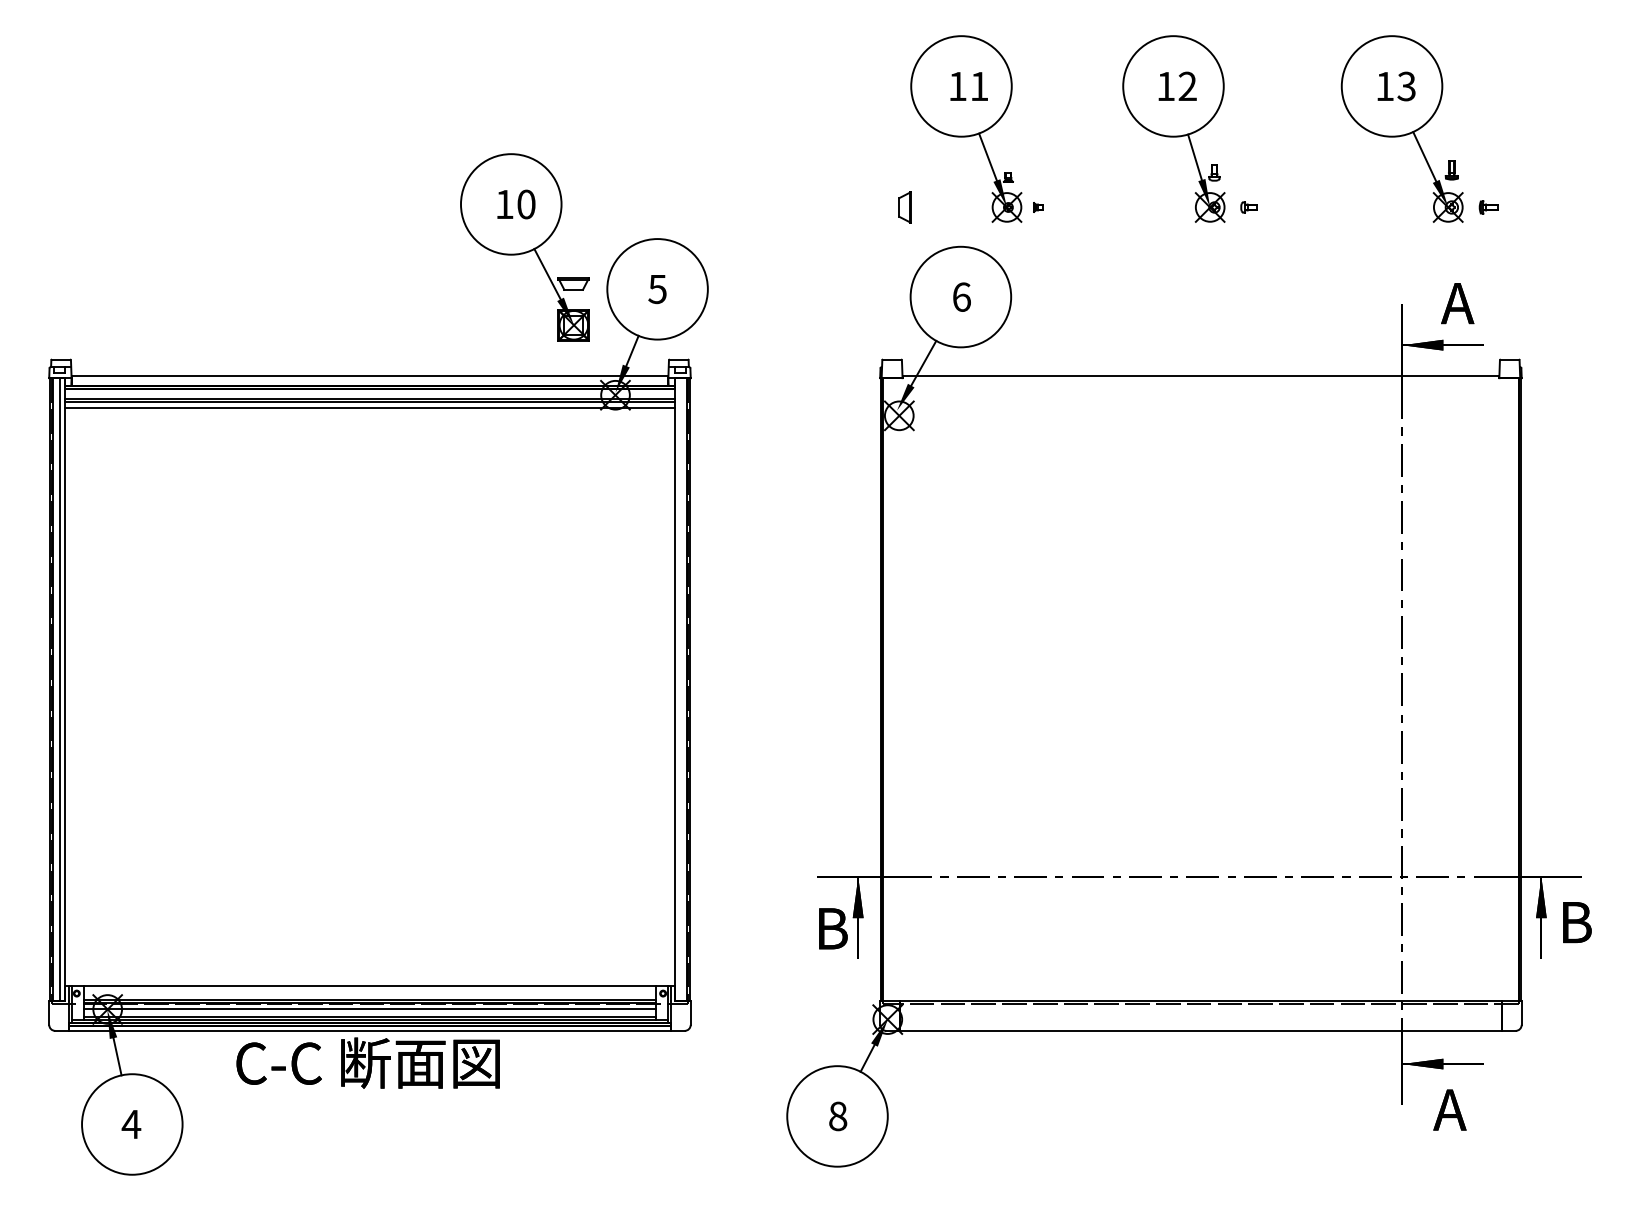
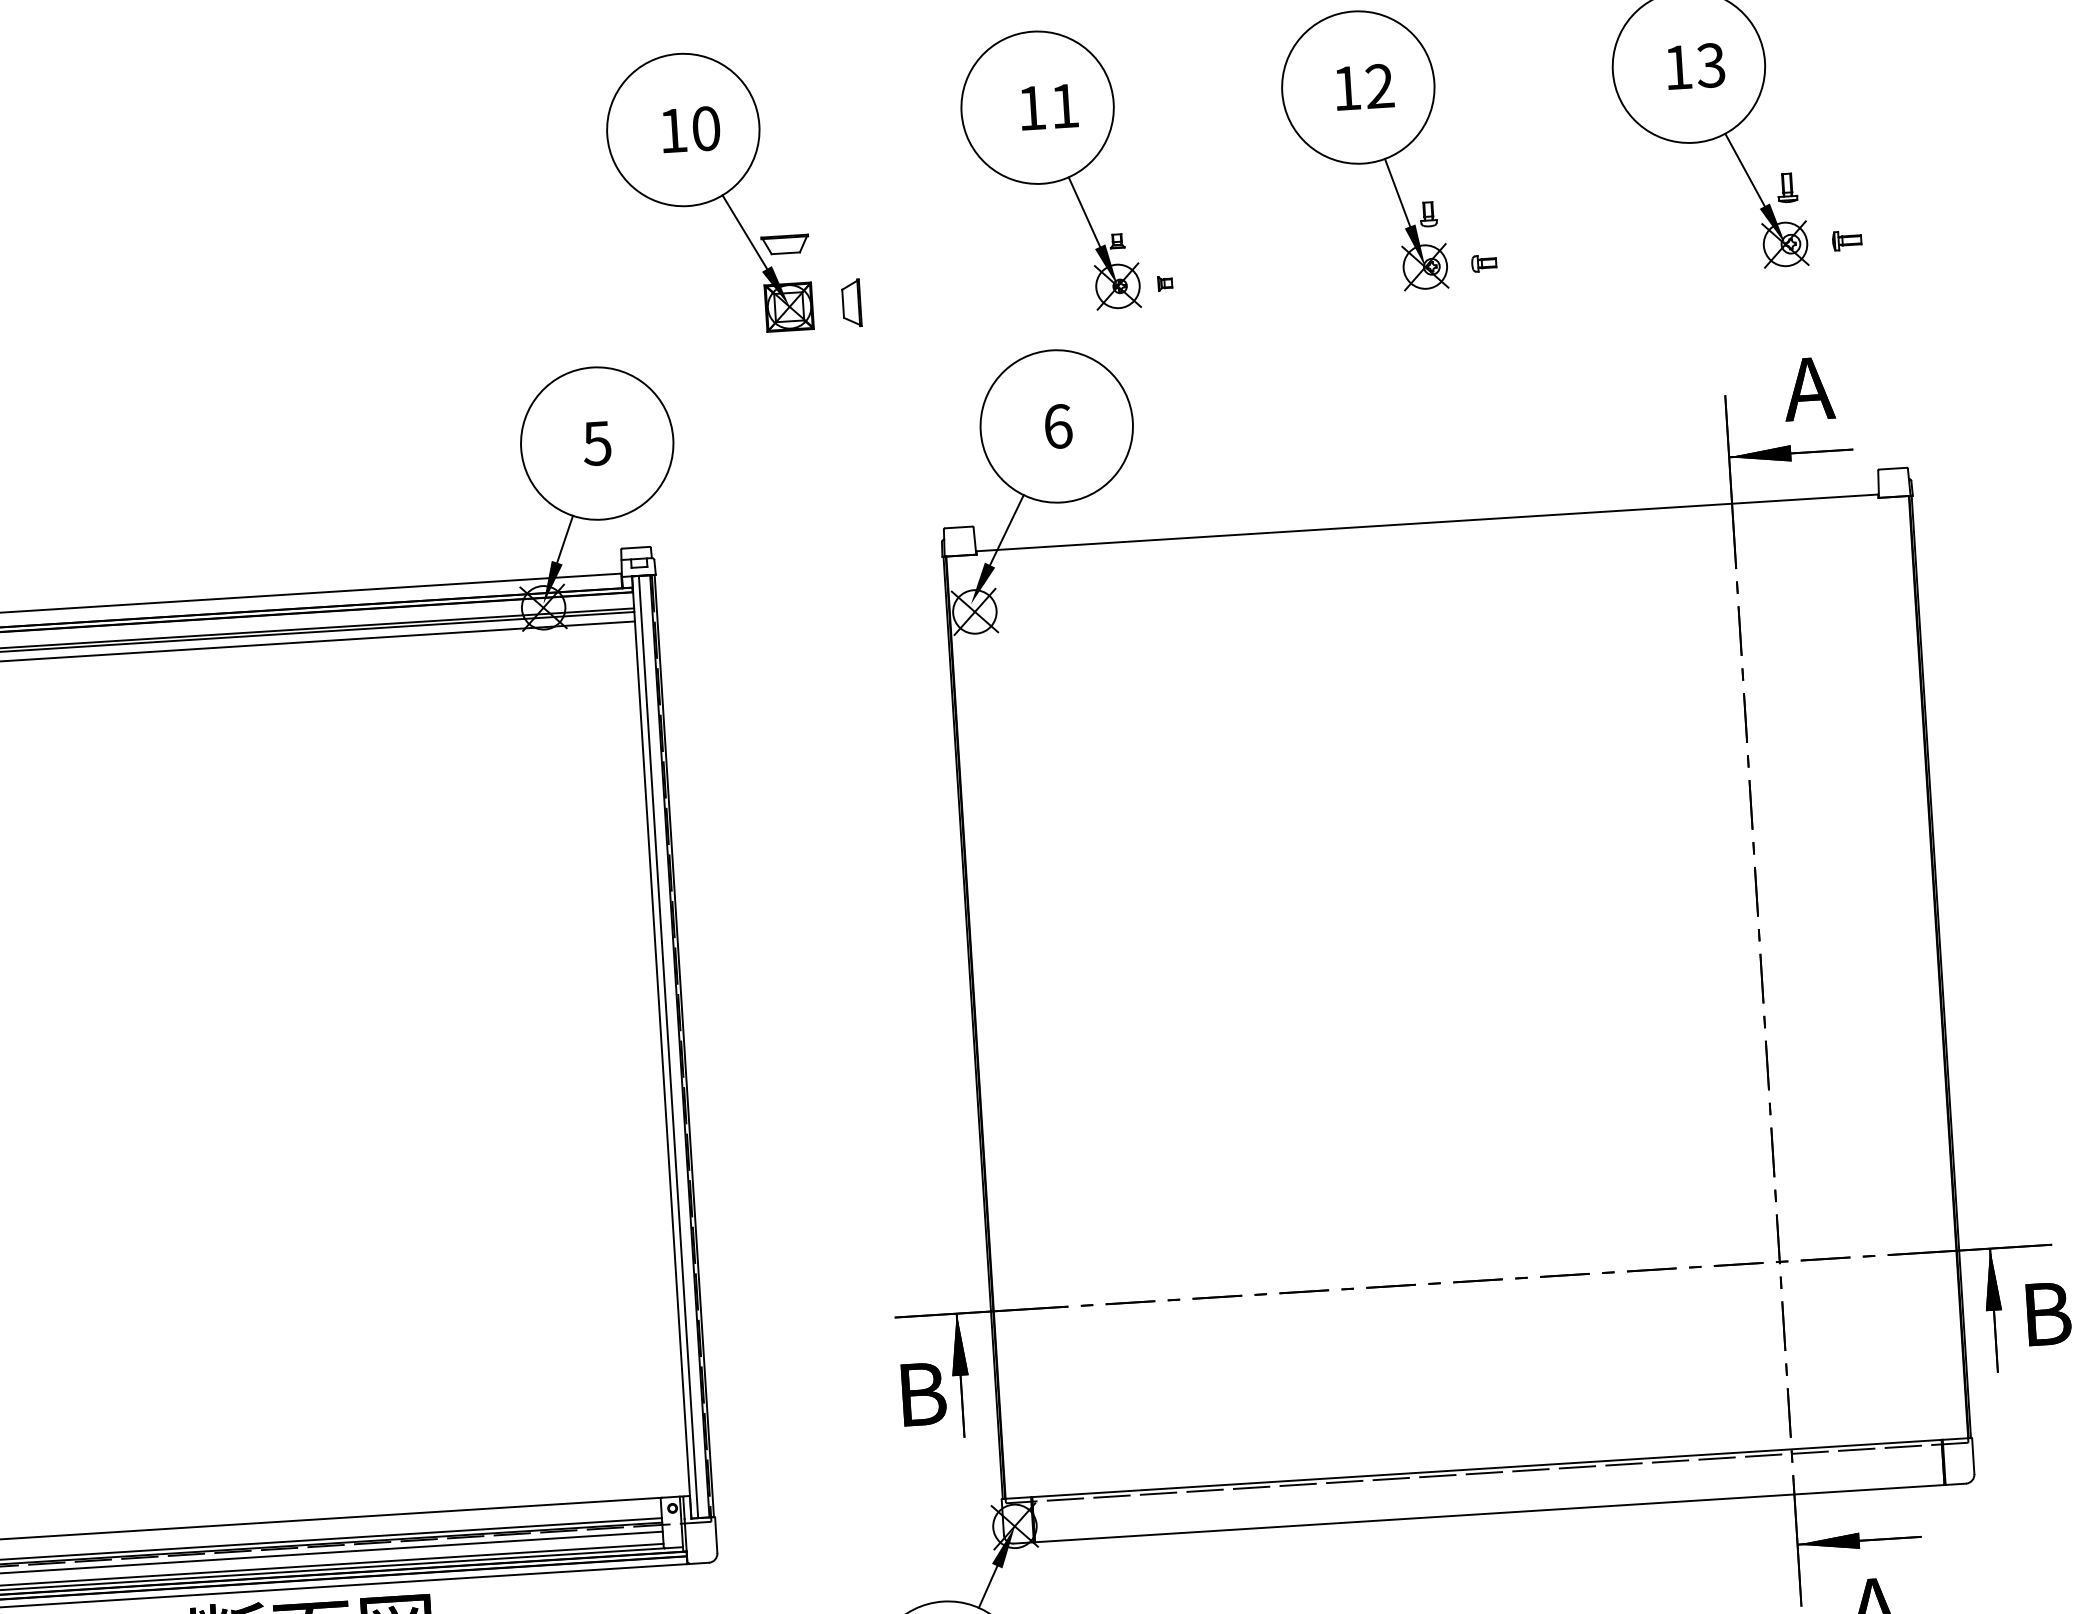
part: (904, 207) -> (850, 303), moved
part: (524, 247) -> (707, 193), moved
line: (679, 689) -> (668, 1046), added

